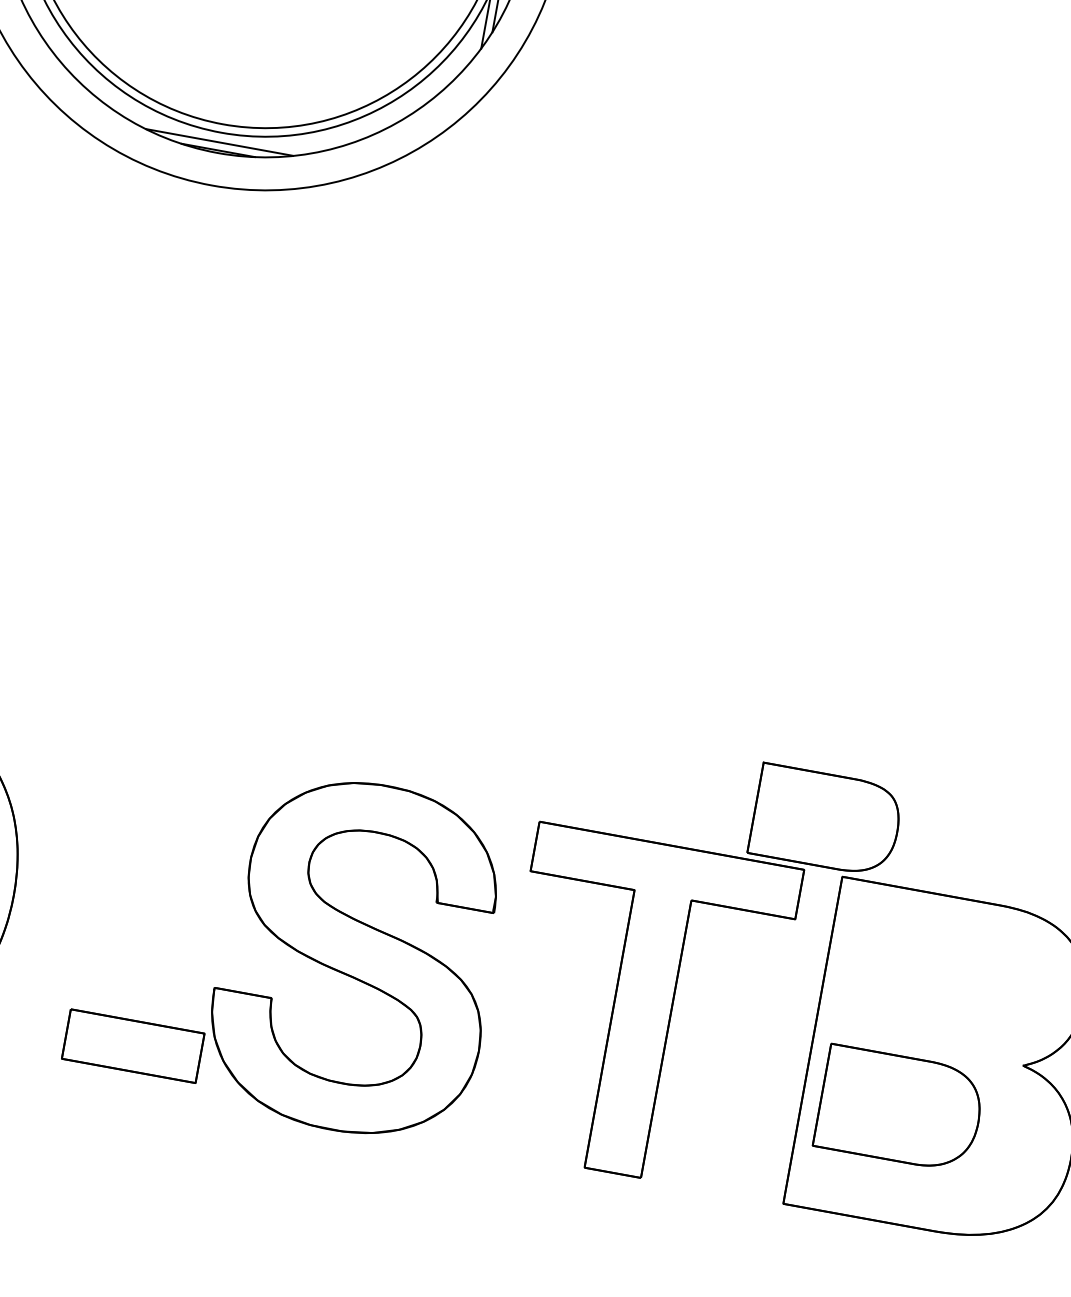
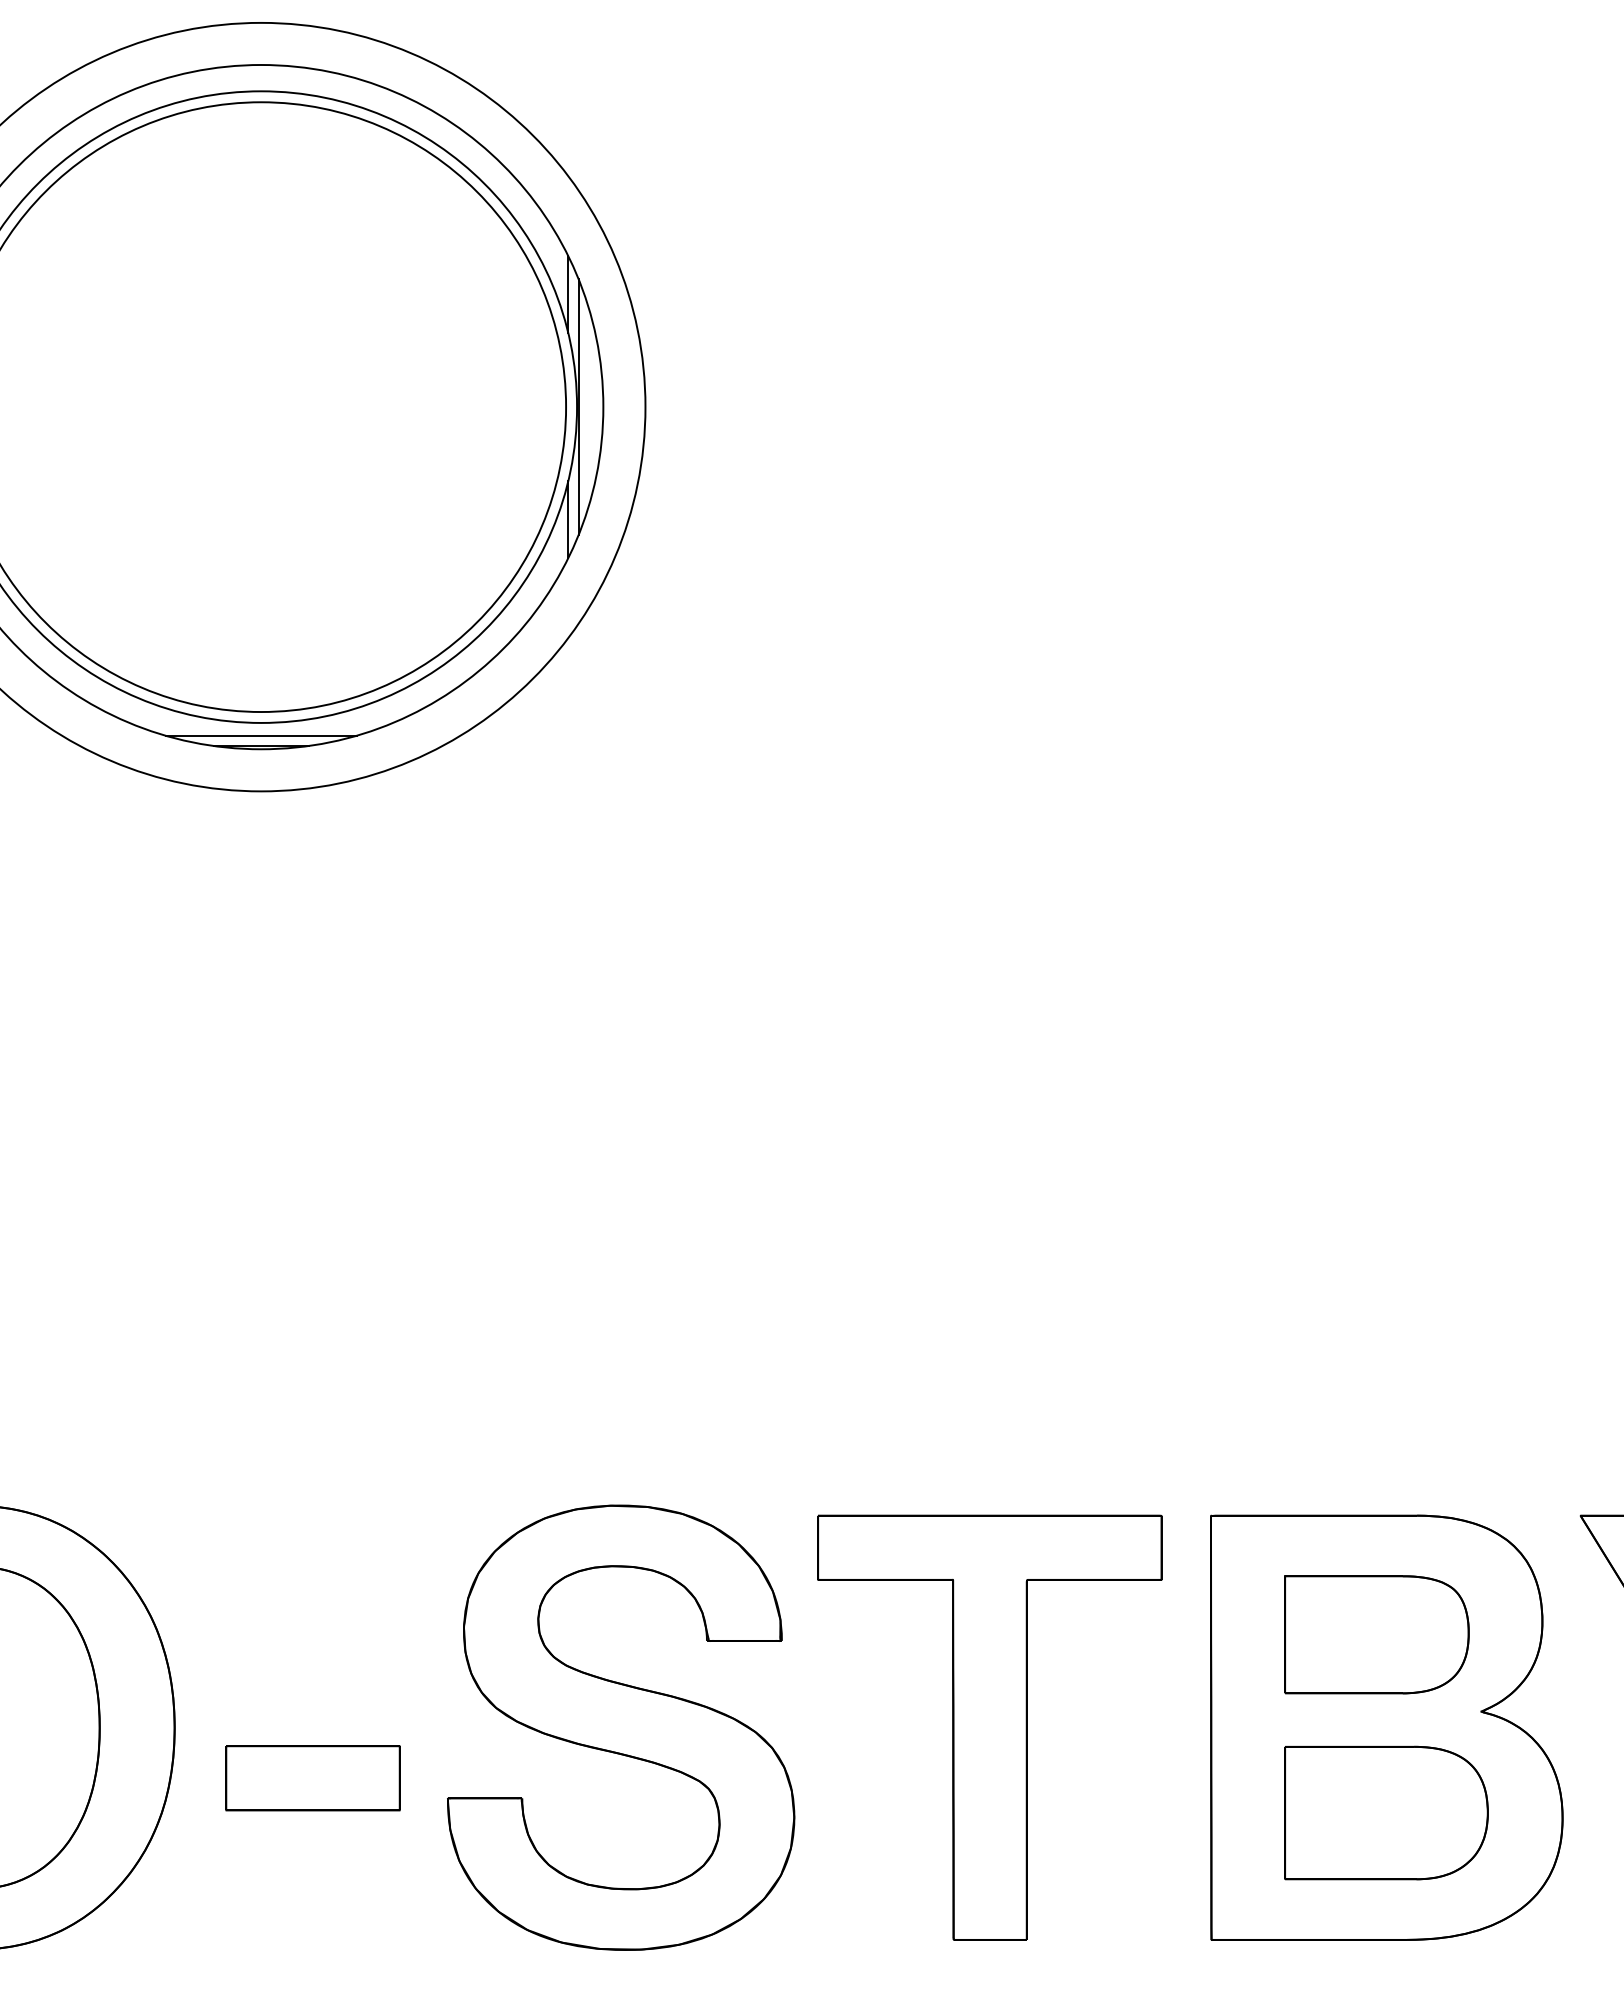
part: (825, 820) -> (1376, 1634), moved
part: (132, 1046) -> (312, 1778), moved
part: (900, 1108) -> (1386, 1812), moved

